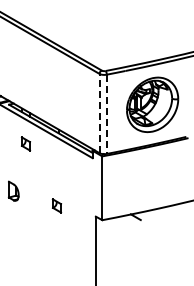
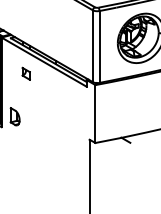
line: (99, 113) -> (92, 46), dashed -> solid
line: (106, 114) -> (99, 47), dashed -> solid
part: (56, 205) -> (53, 129), removed

